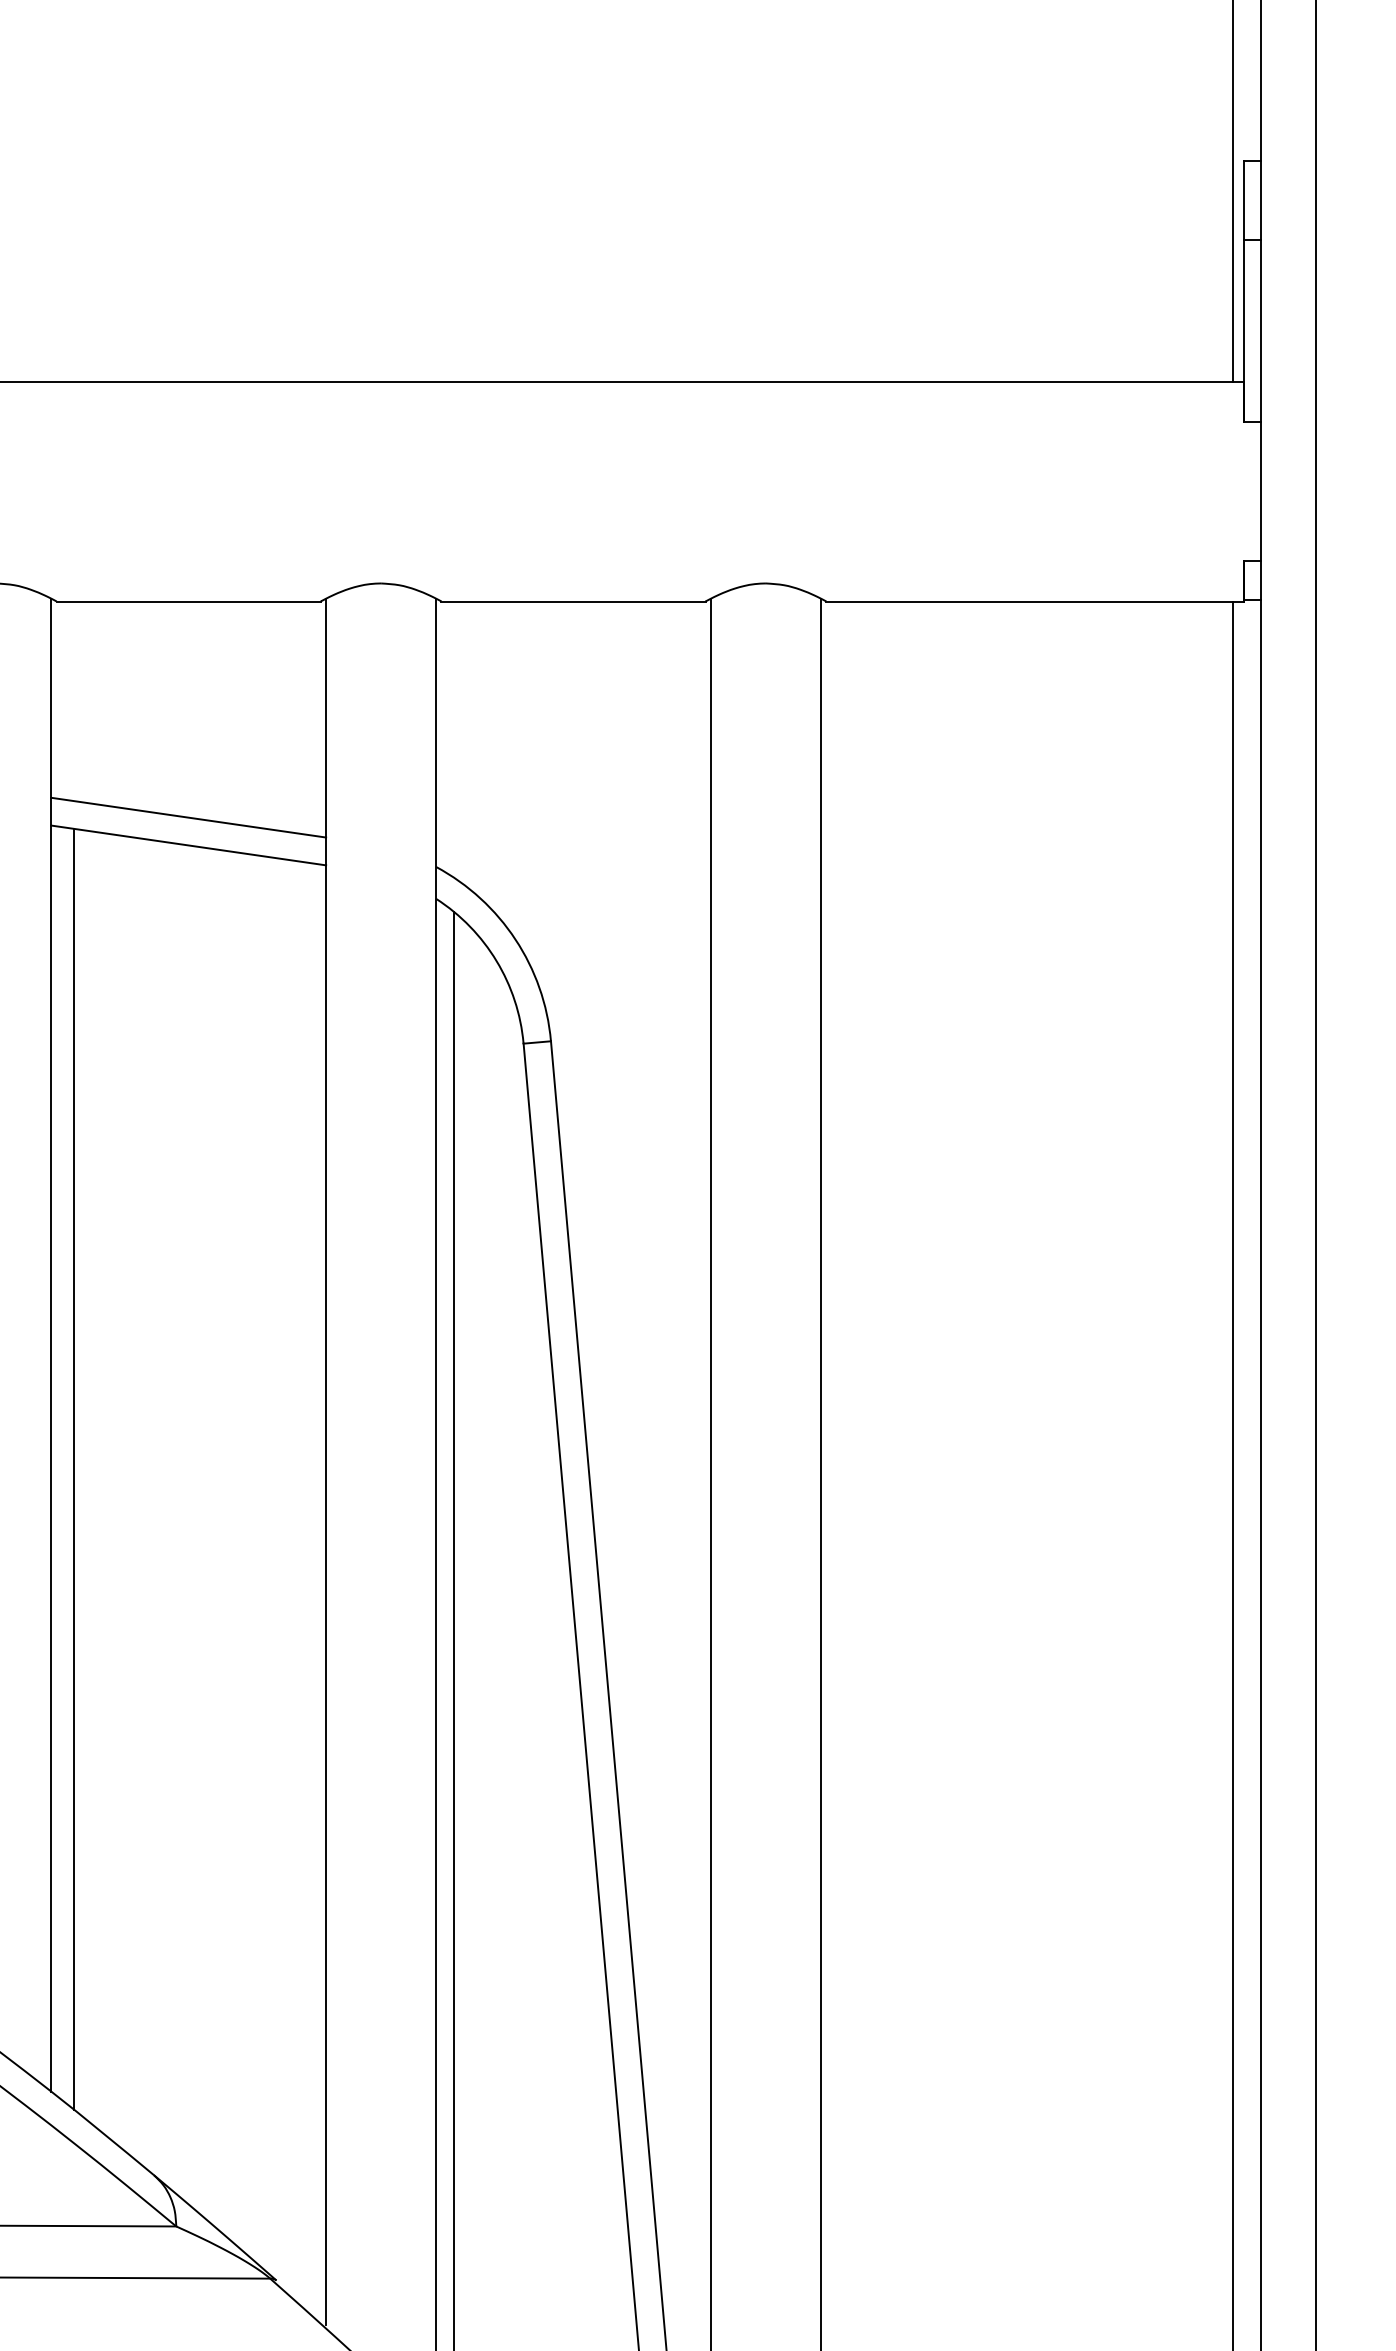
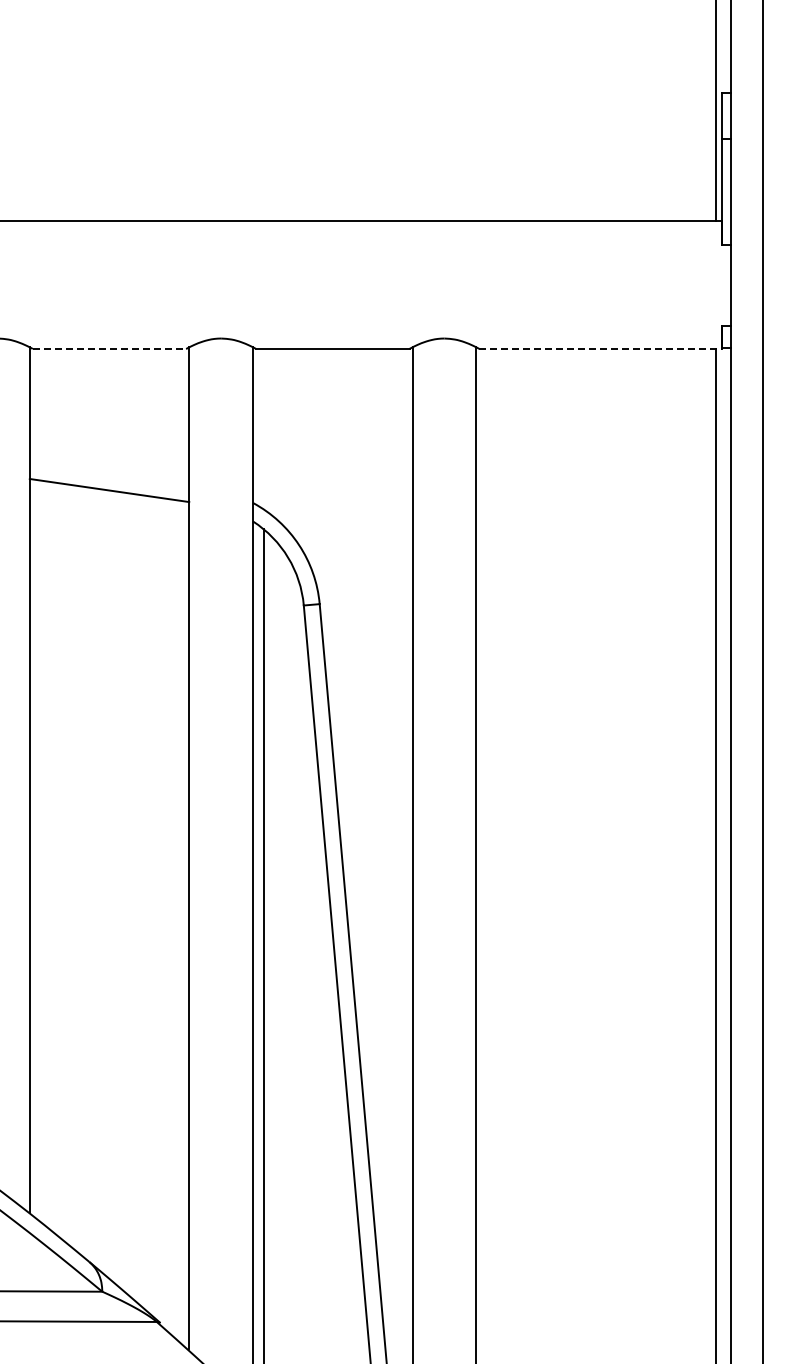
line: (188, 602) -> (109, 349), solid -> dashed
line: (1036, 602) -> (601, 349), solid -> dashed
line: (188, 816) -> (109, 473), removed
line: (74, 1469) -> (43, 852), removed

